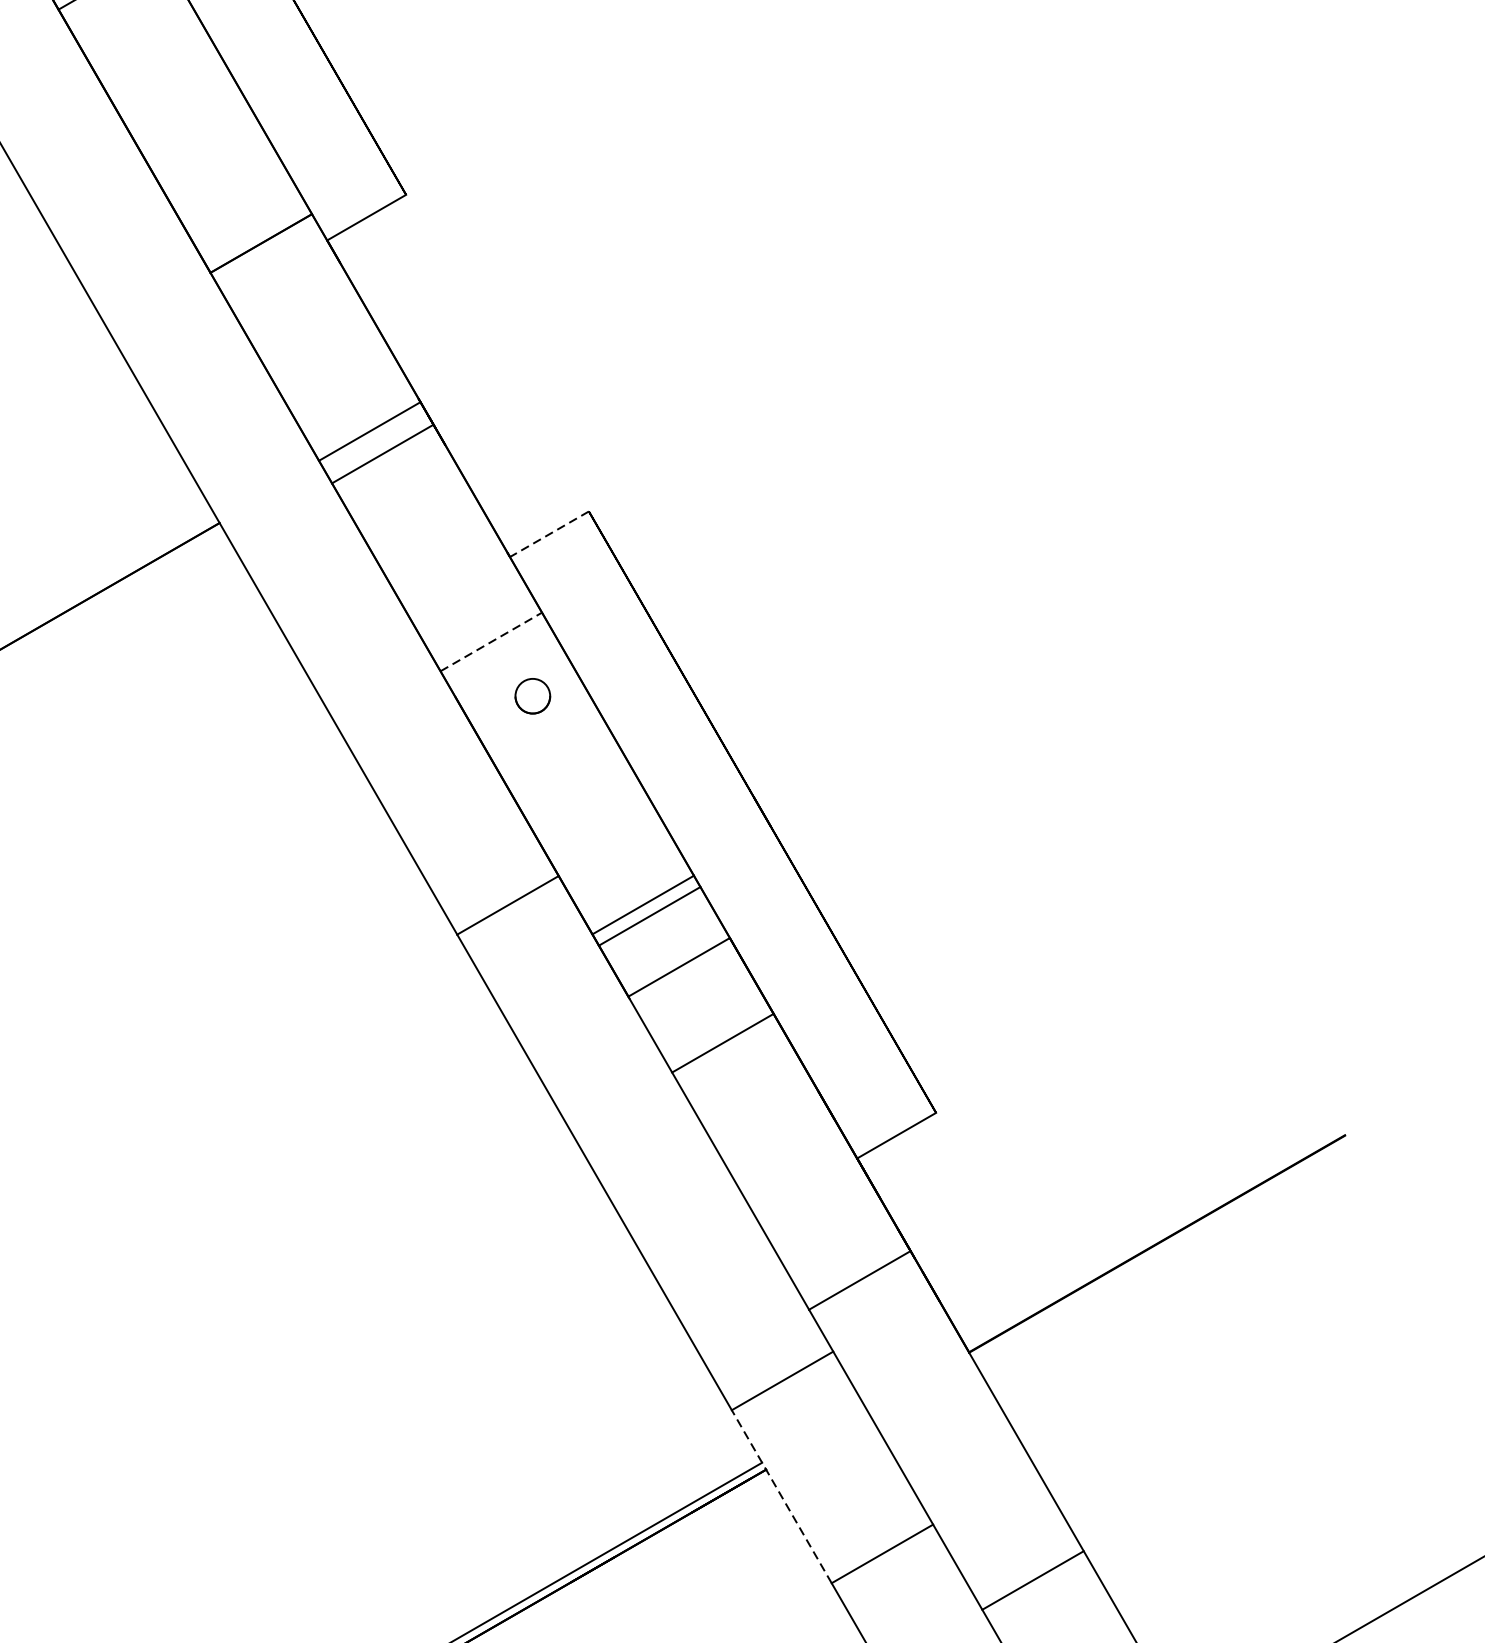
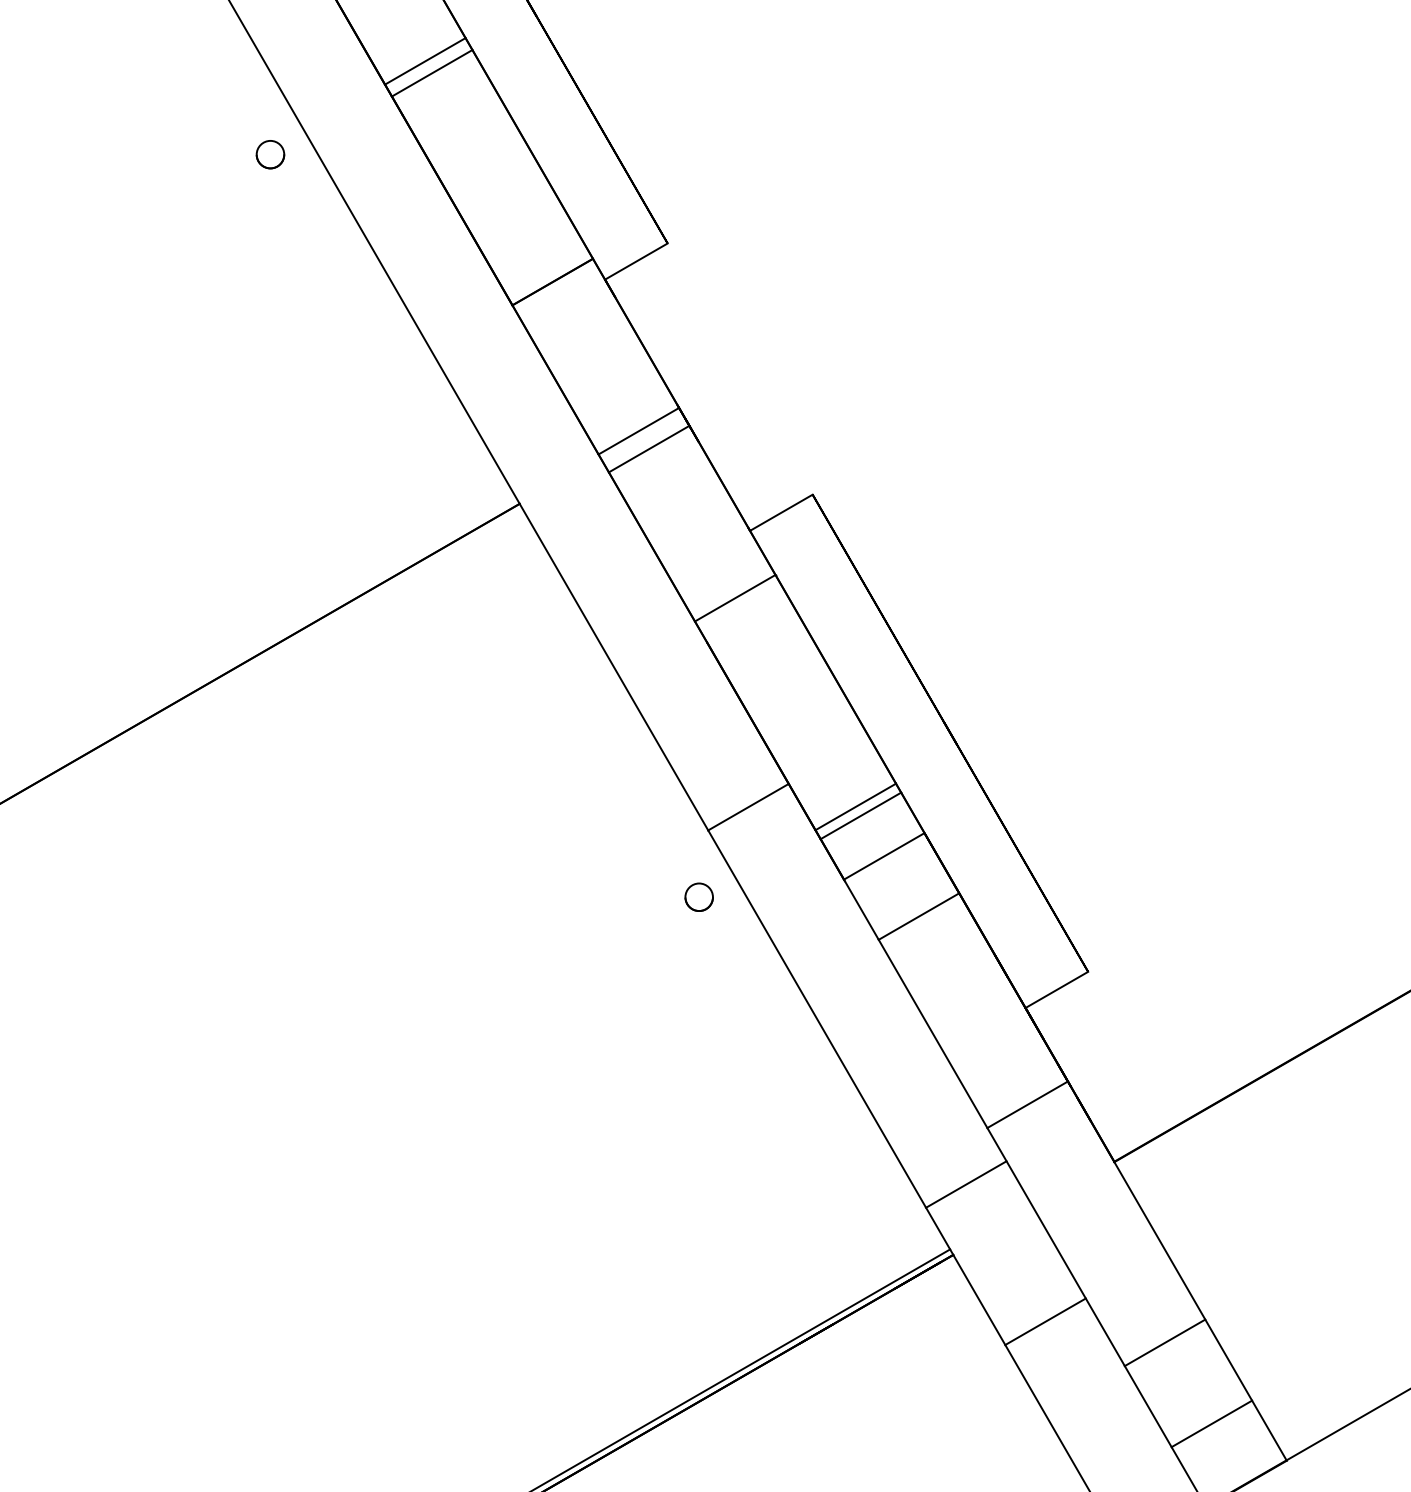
line: (548, 535) -> (780, 513), dashed -> solid
line: (491, 641) -> (735, 597), dashed -> solid
circle: (531, 695) -> (698, 896), moved
line: (781, 1495) -> (965, 1275), dashed -> solid

